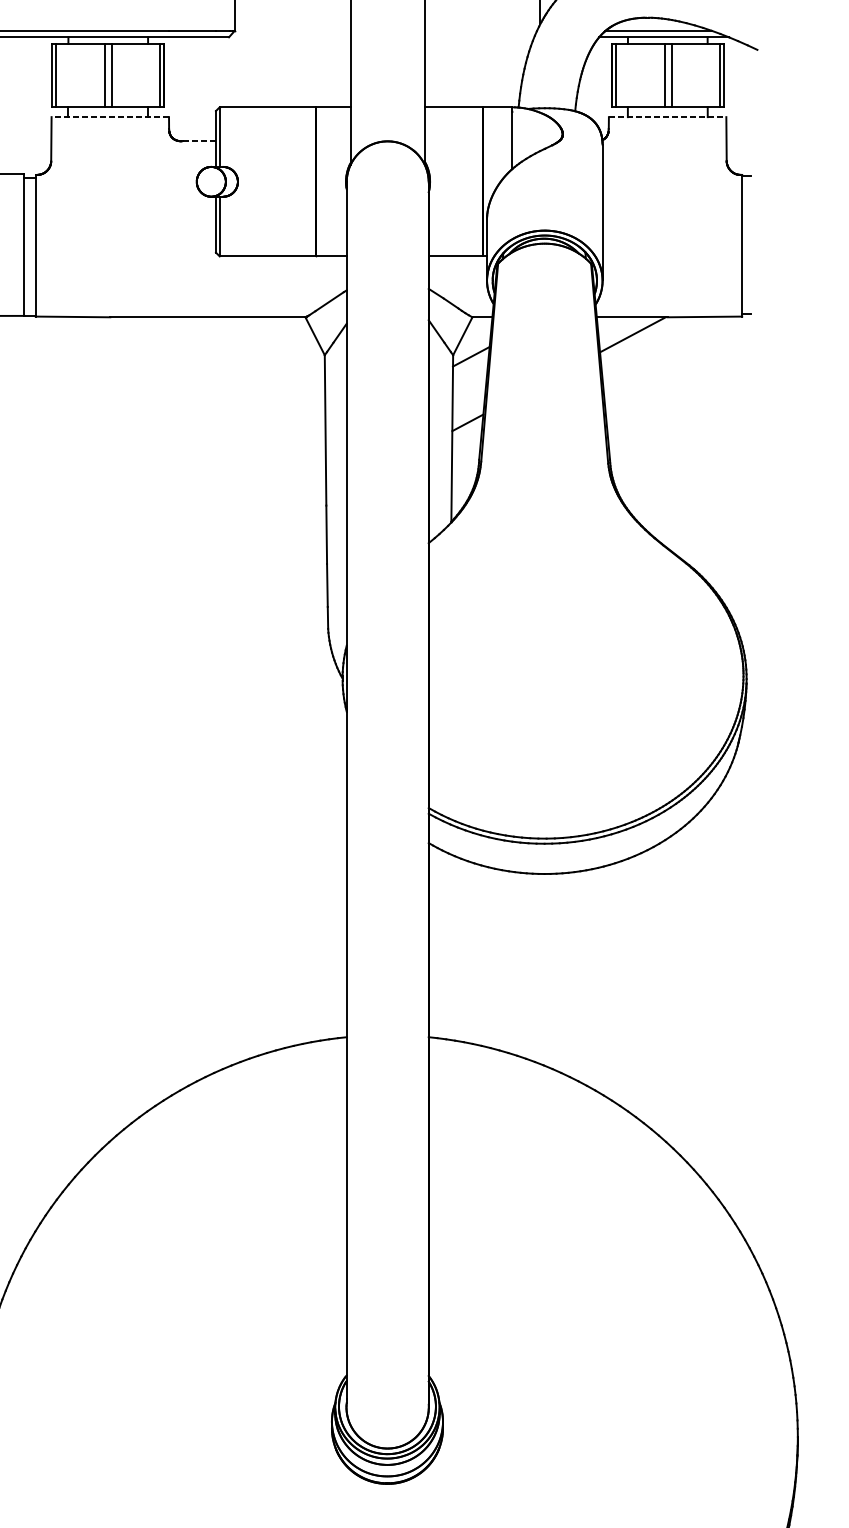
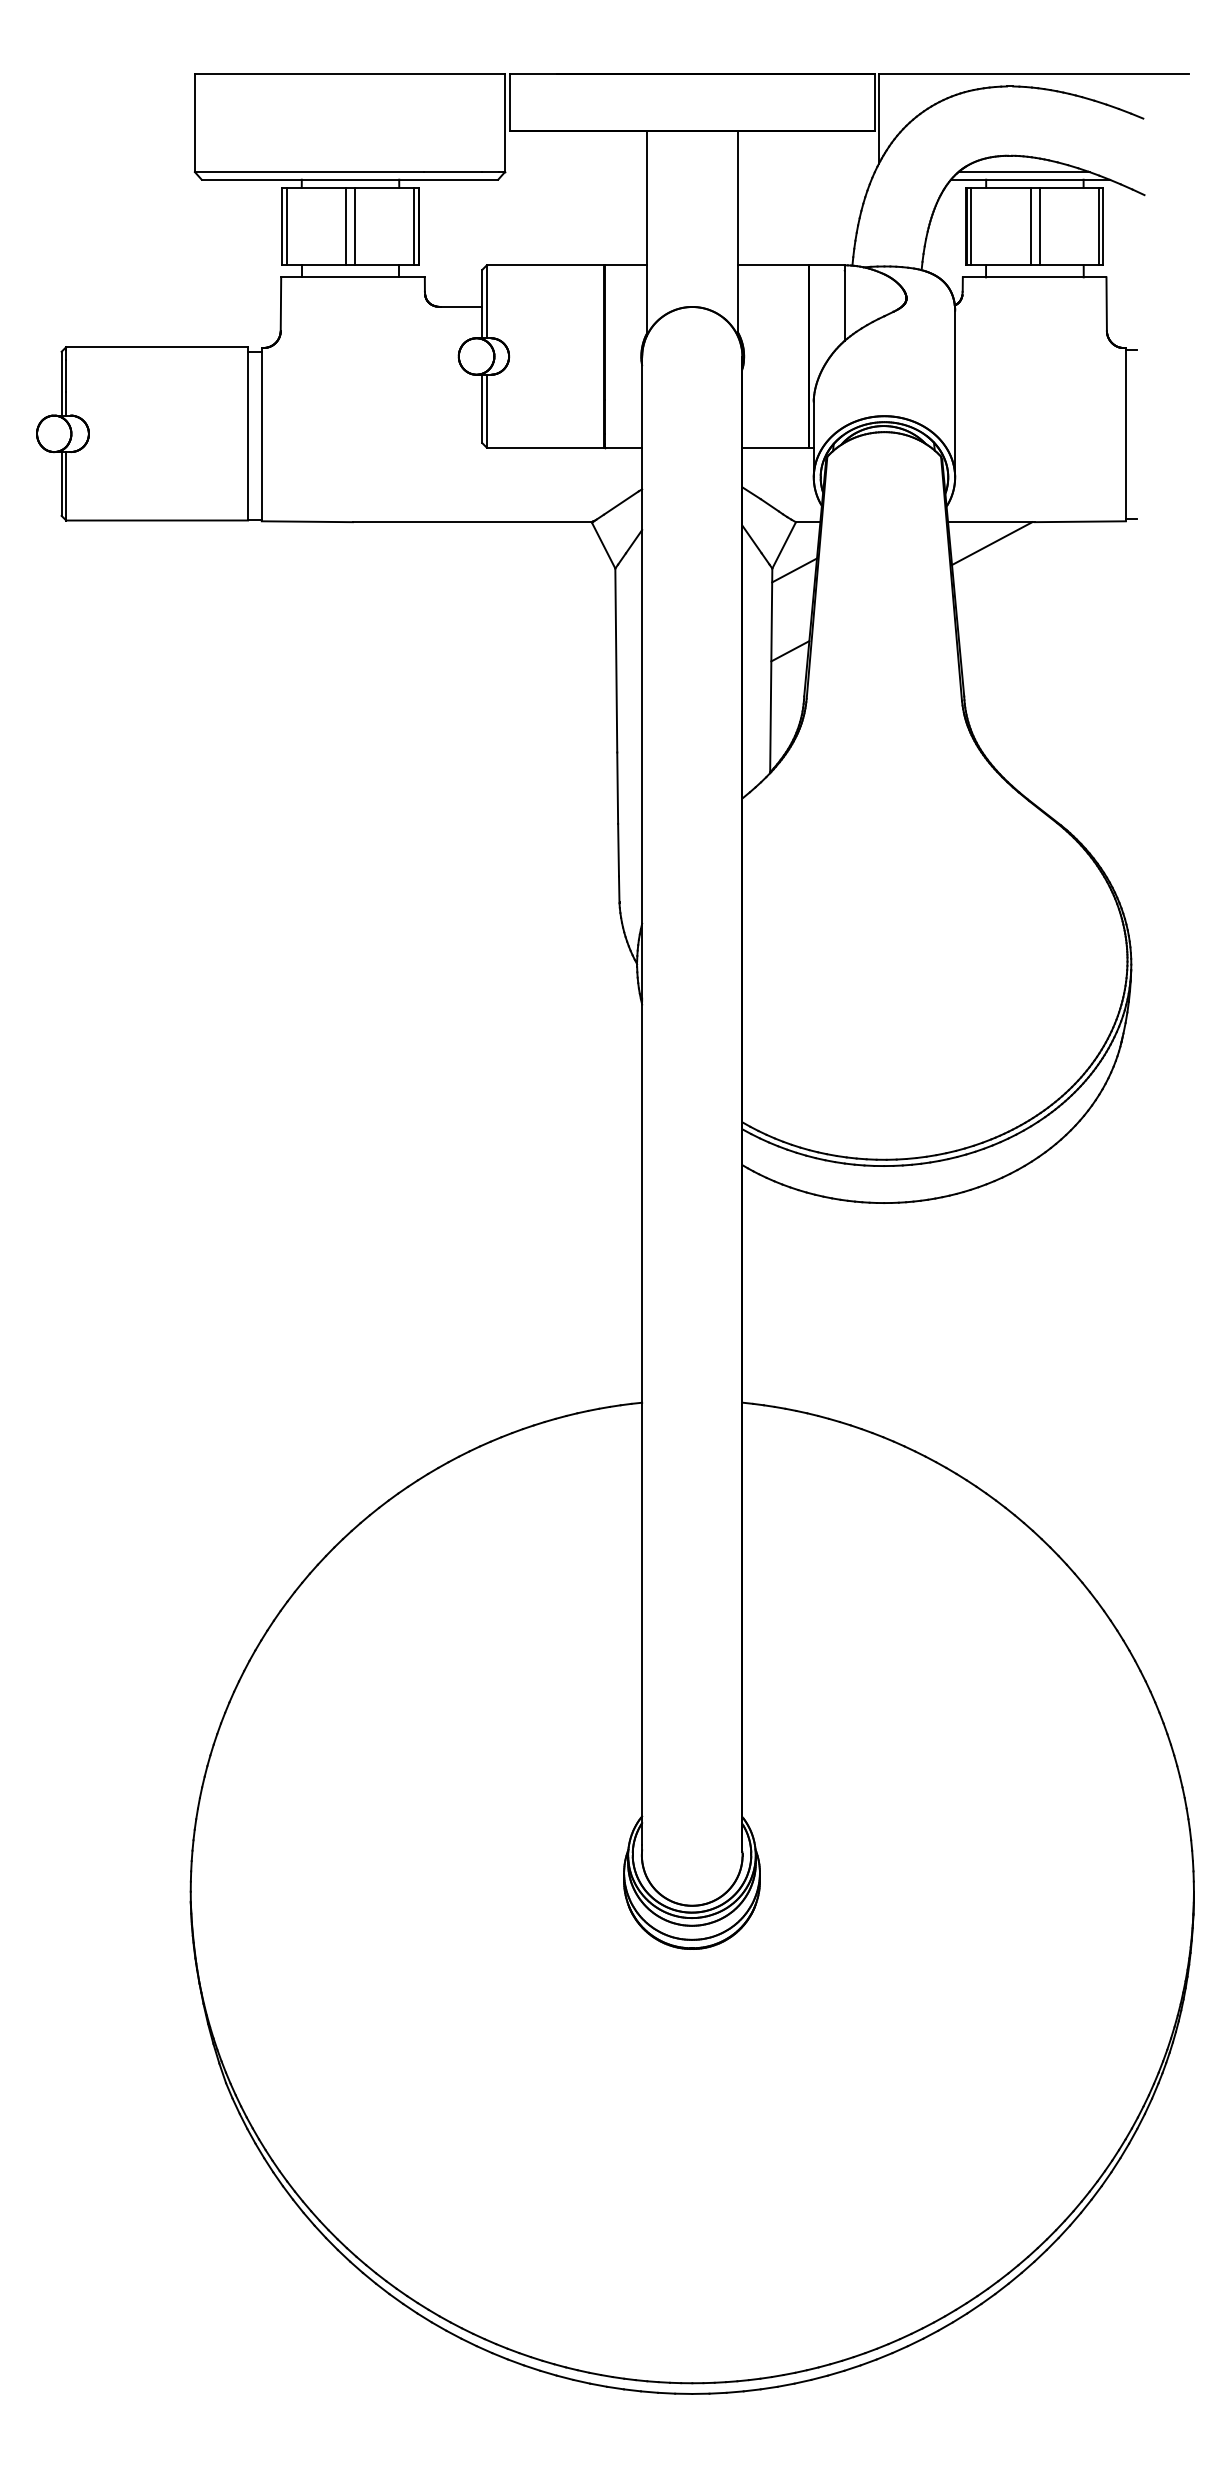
line: (110, 117) -> (353, 277), dashed -> solid
line: (667, 117) -> (1034, 277), dashed -> solid
line: (199, 140) -> (461, 306), dashed -> solid

